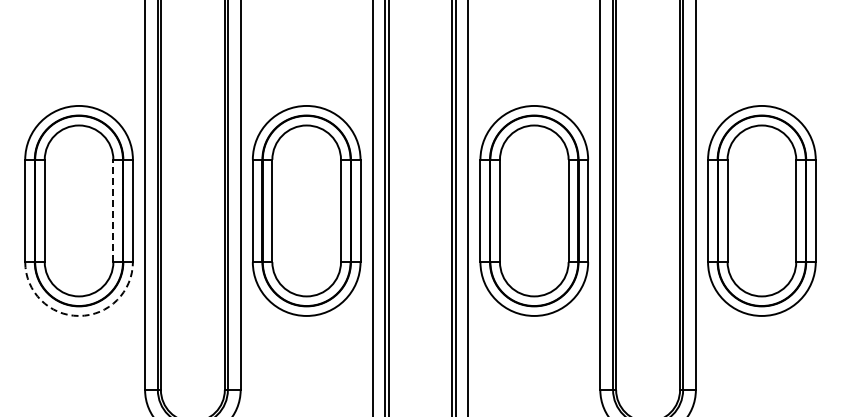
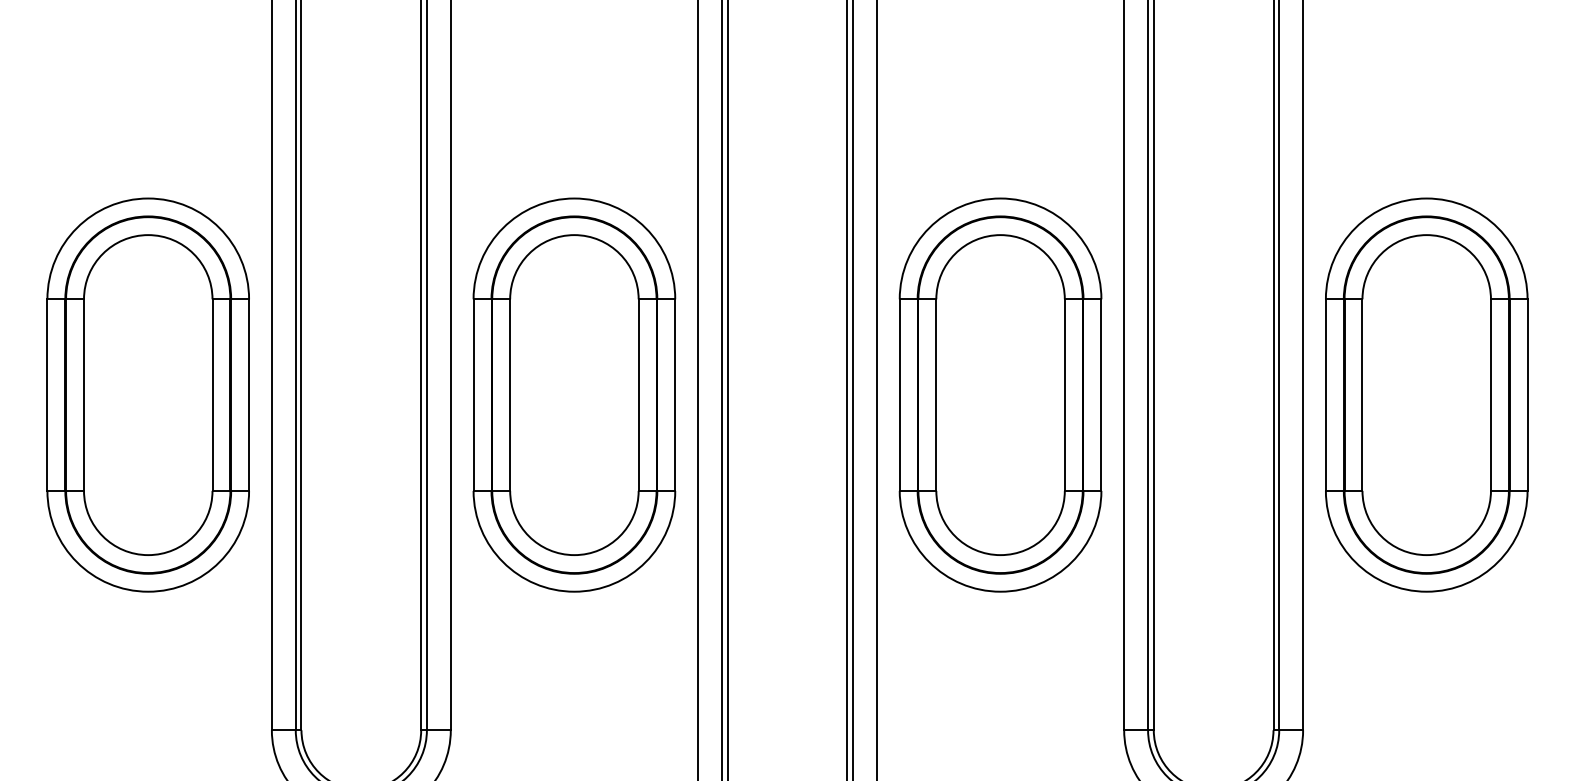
line: (113, 210) -> (212, 394), dashed -> solid
arc: (79, 315) -> (149, 590), dashed -> solid

